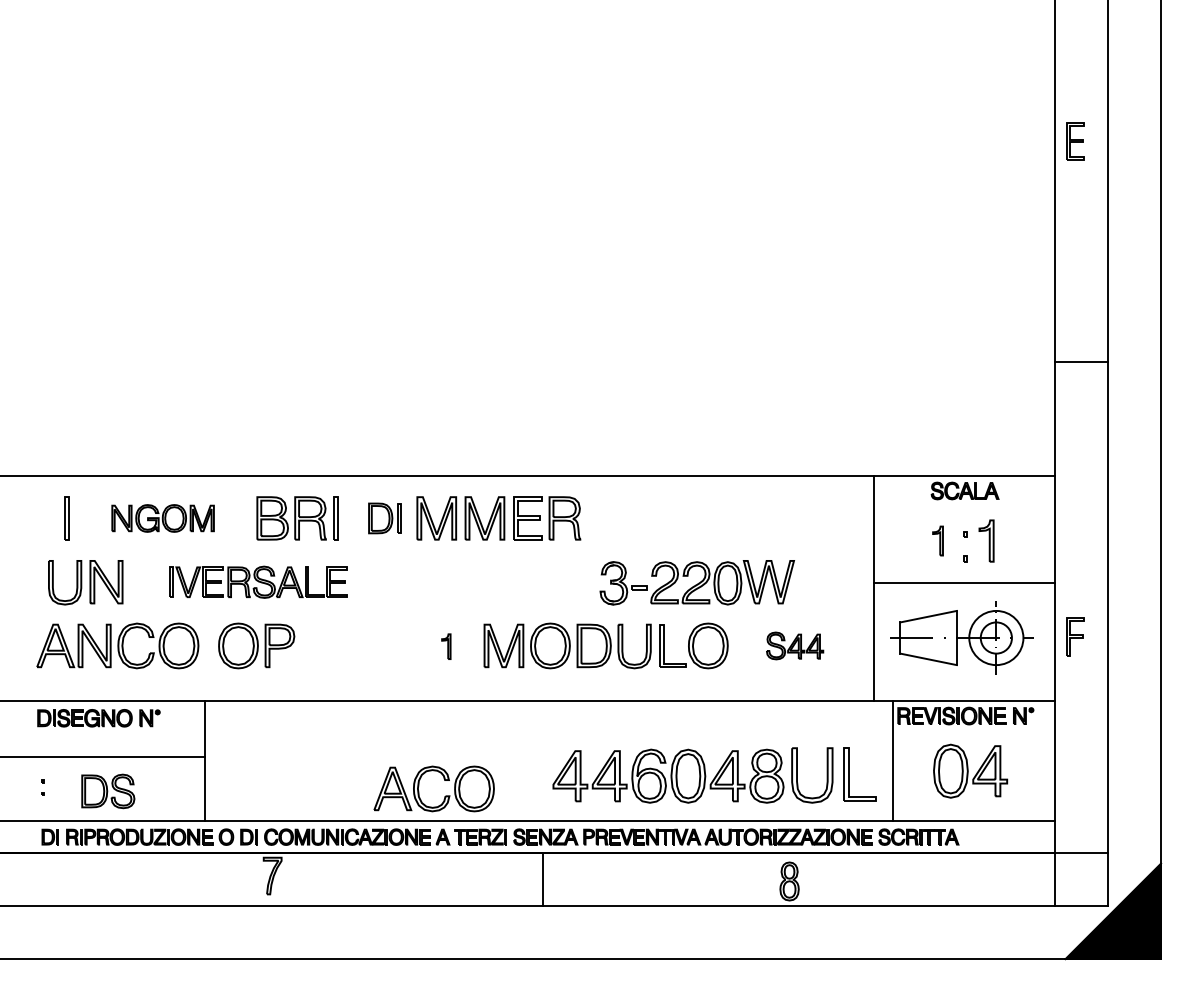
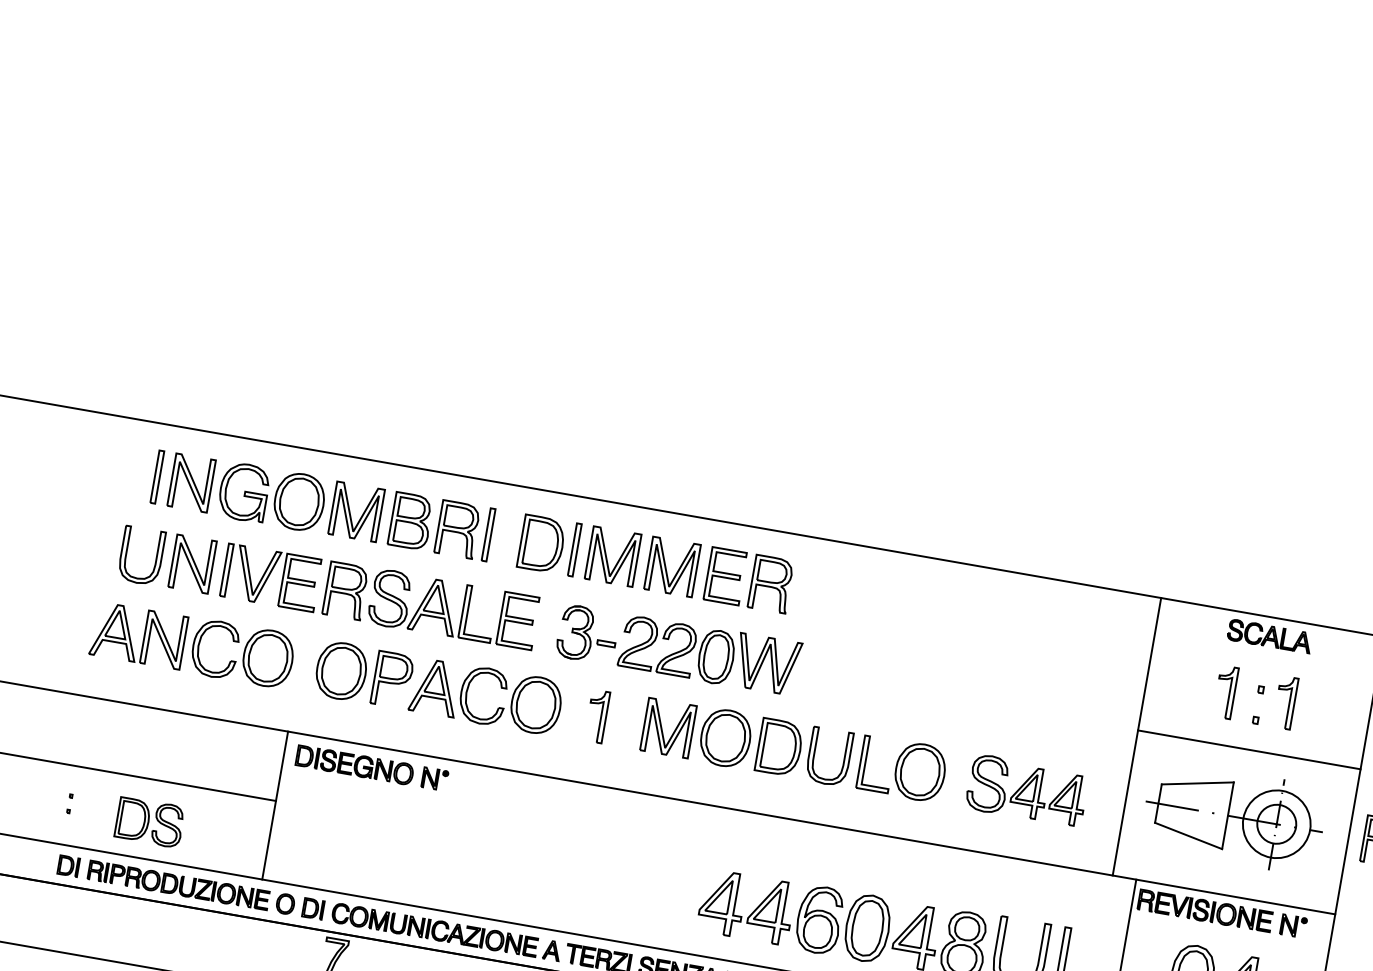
part: (162, 518) -> (275, 497), size x1.67
part: (384, 518) -> (548, 545), size x1.43
part: (937, 540) -> (1225, 691), size x1.43
part: (258, 582) -> (379, 597), size x1.43
part: (697, 582) -> (679, 649), moved
part: (794, 645) -> (1026, 790), size x1.67
part: (446, 646) -> (597, 716), size x1.67
part: (98, 718) -> (371, 768), moved
part: (444, 780) -> (500, 688), moved

